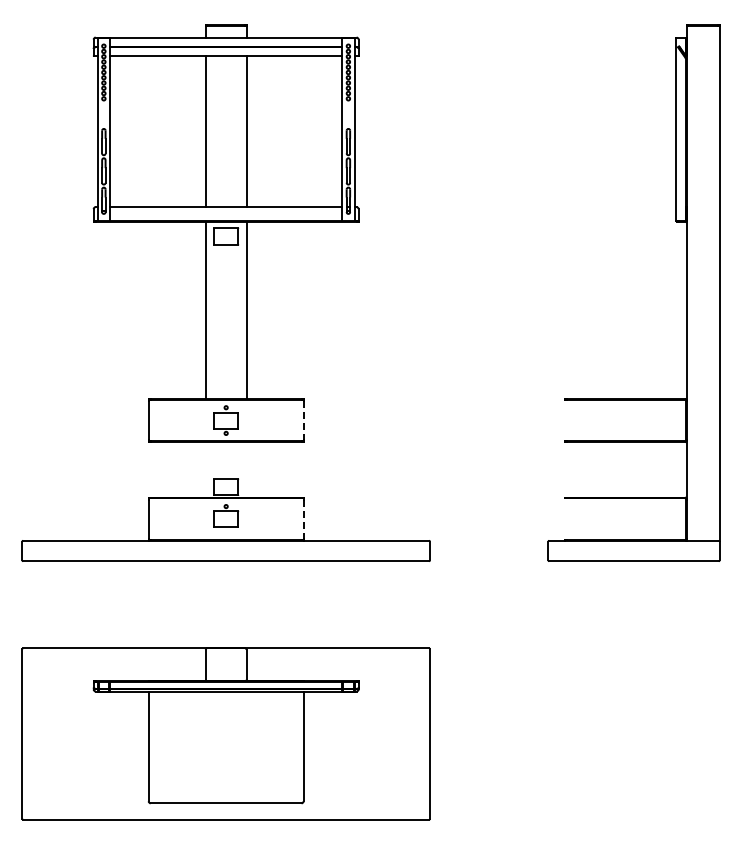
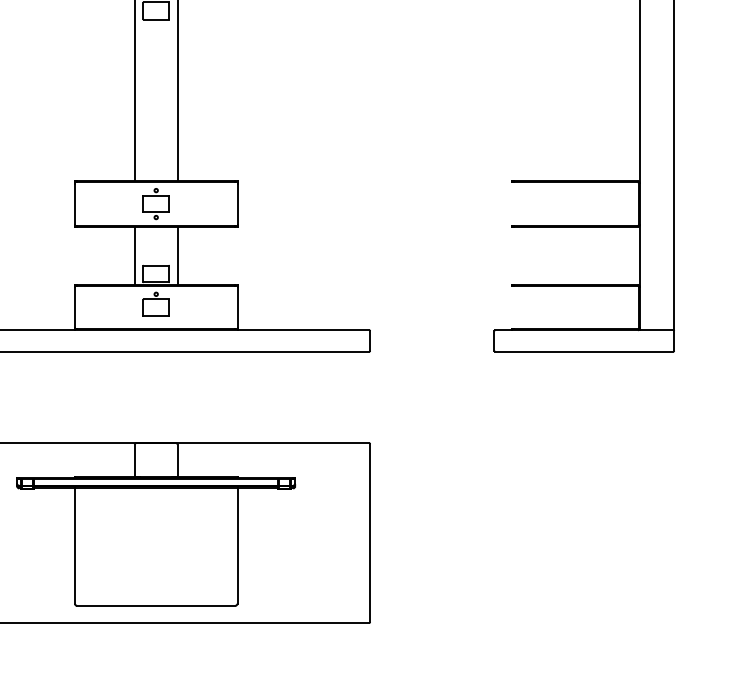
line: (303, 420) -> (237, 203), dashed -> solid
line: (205, 469) -> (134, 255), added
line: (246, 469) -> (177, 255), added
line: (303, 519) -> (237, 307), dashed -> solid

